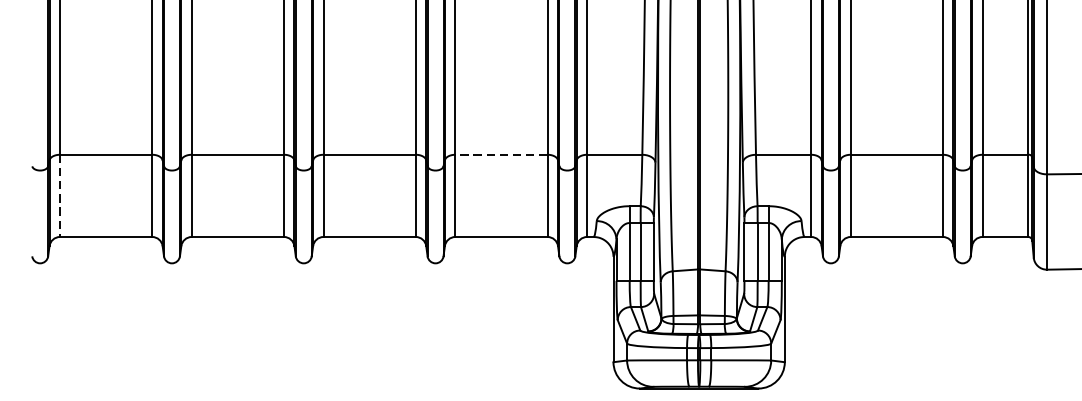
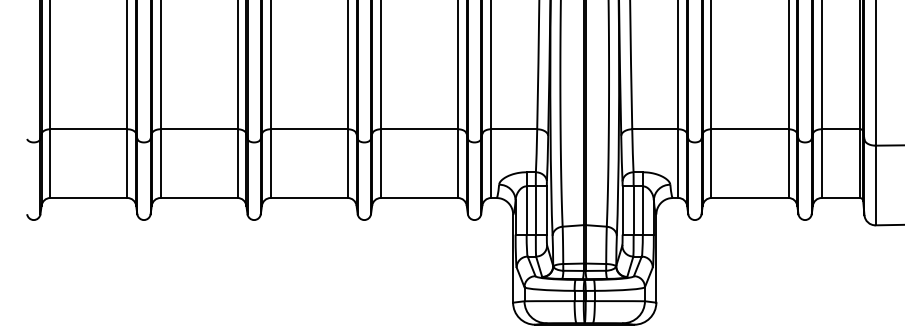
line: (501, 155) -> (419, 129), dashed -> solid
line: (60, 196) -> (50, 164), dashed -> solid

